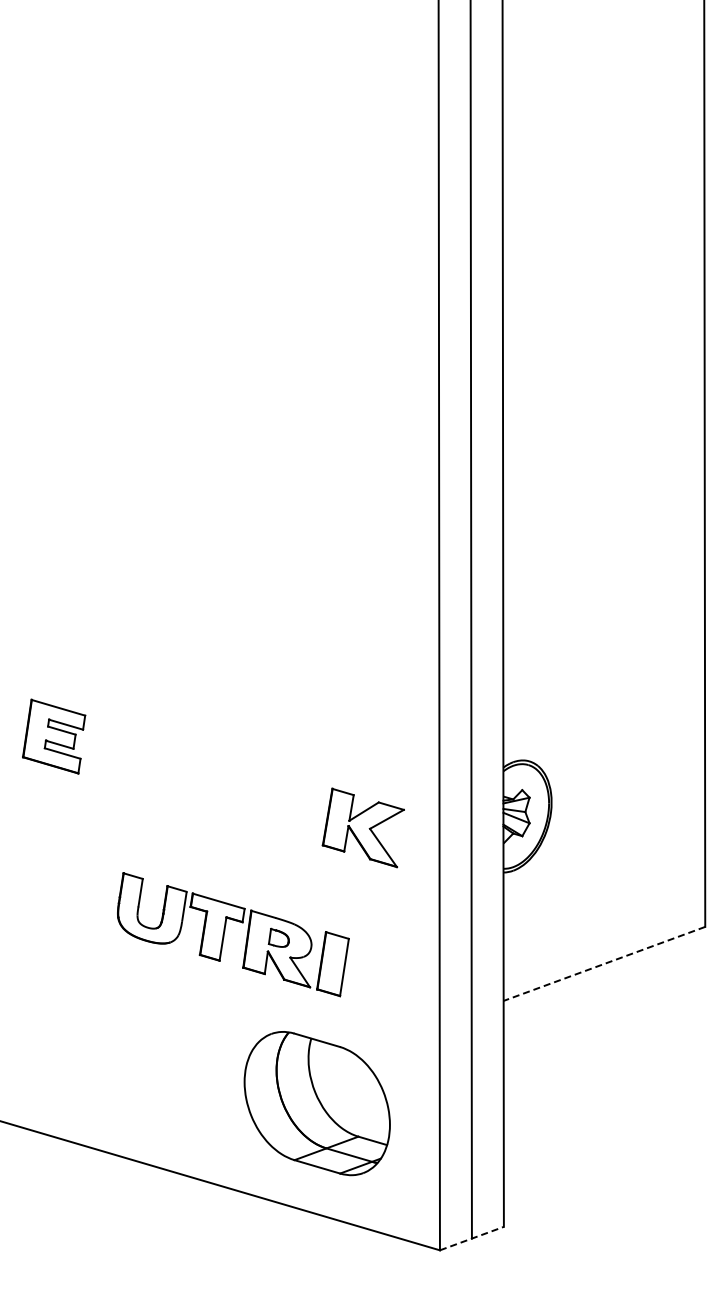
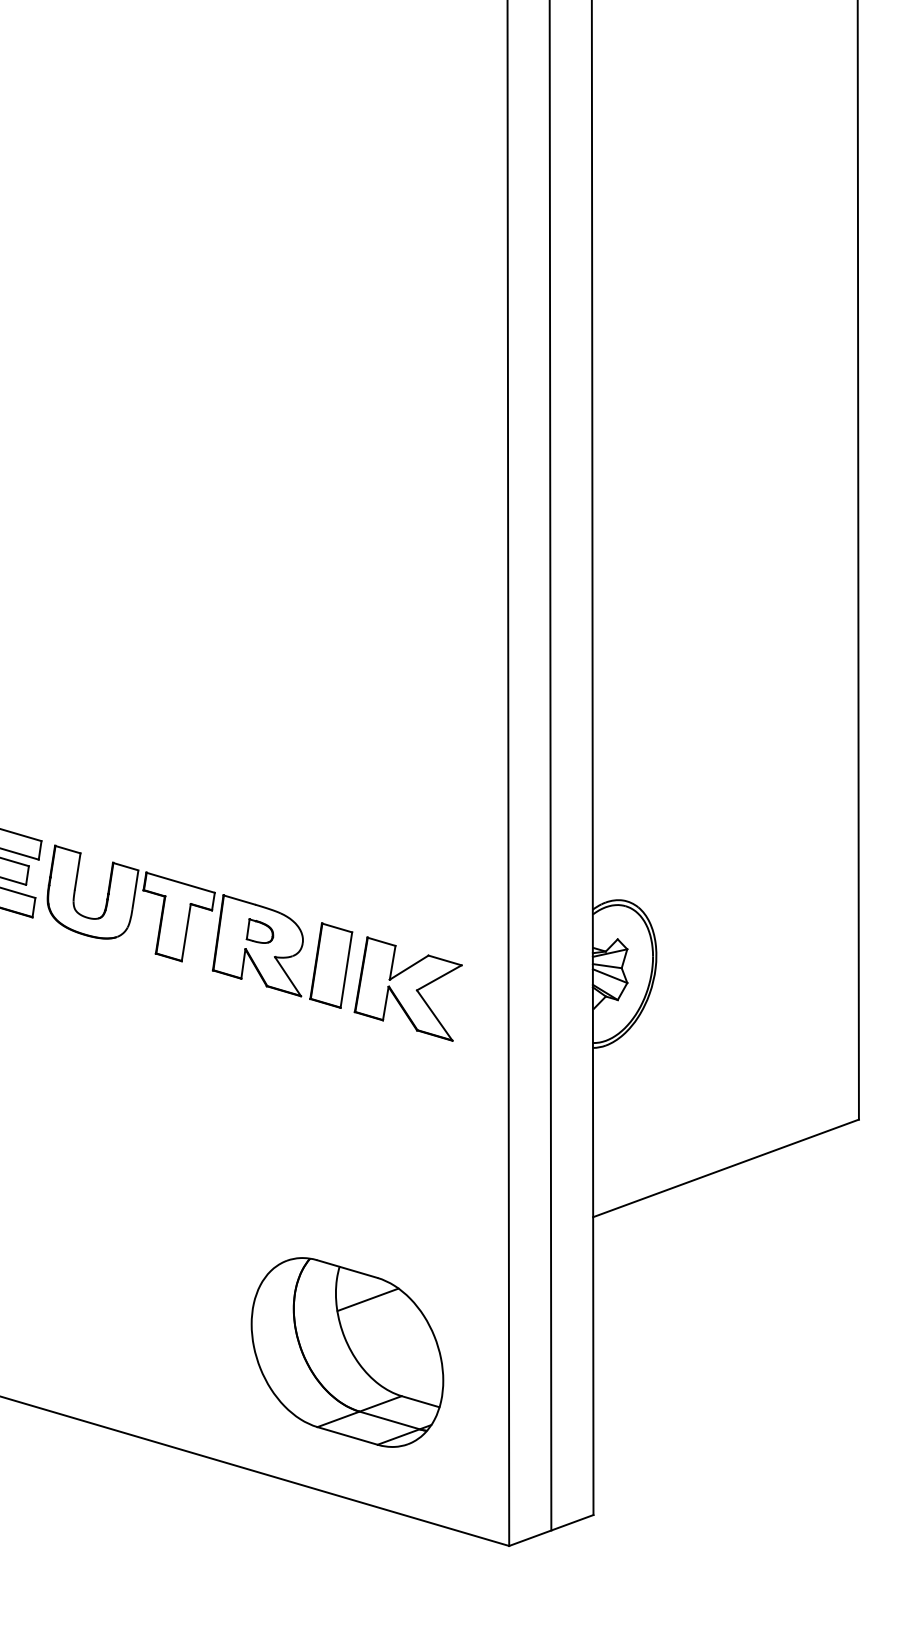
part: (225, 931) -> (189, 922), moved
line: (603, 964) -> (724, 1169), dashed -> solid
line: (332, 1063) -> (367, 1299), added
line: (472, 1238) -> (552, 1530), dashed -> solid

